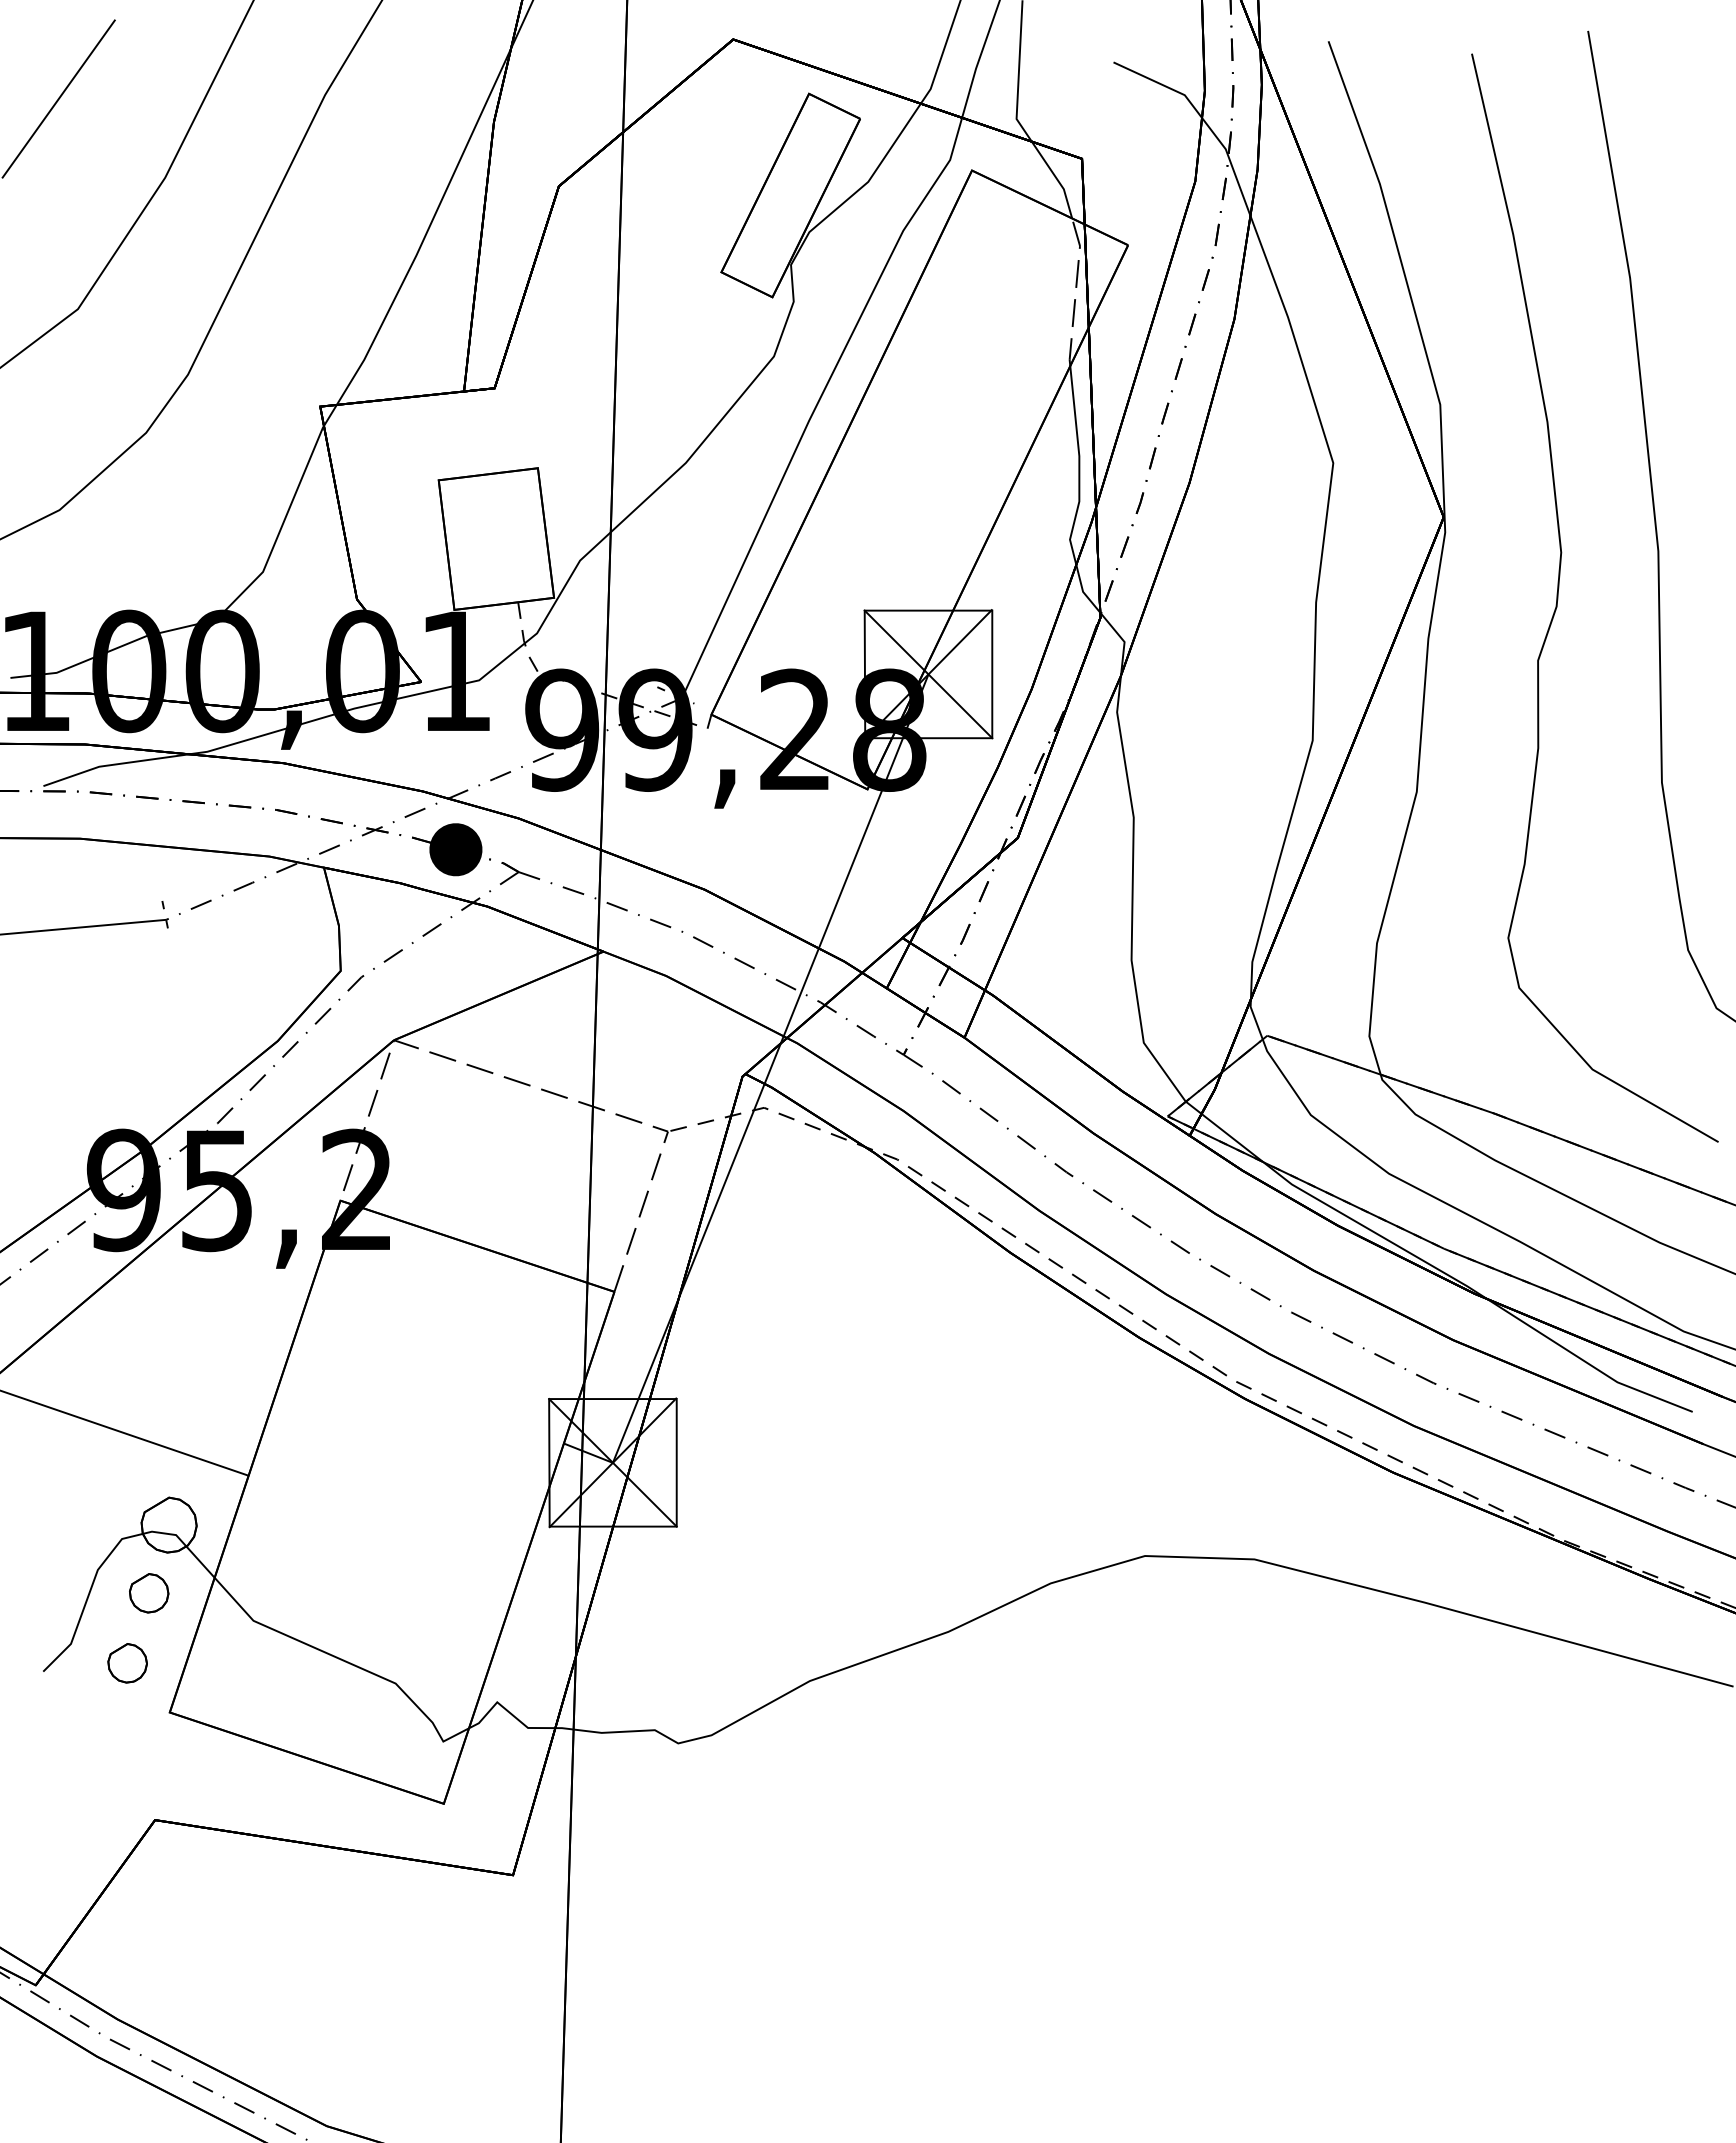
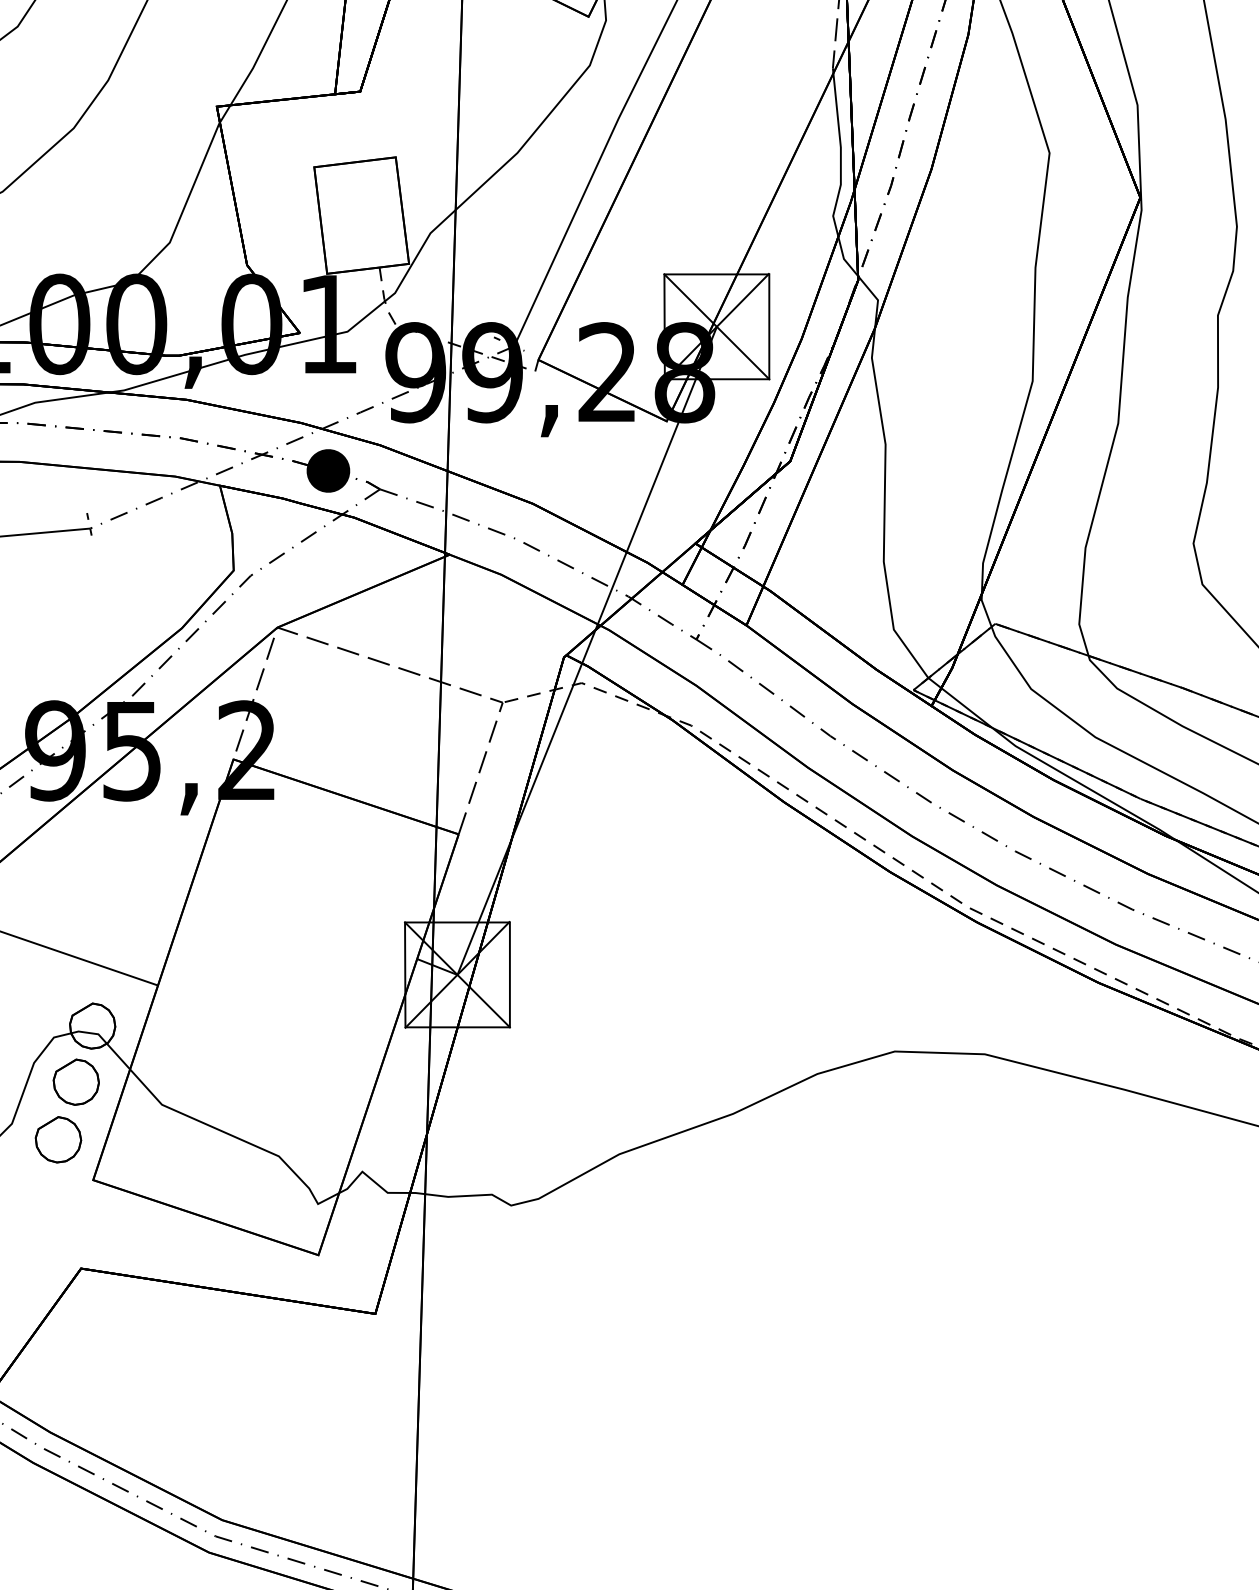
part: (148, 1592) -> (75, 1081), size x1.43
part: (127, 1662) -> (58, 1139), size x1.43

